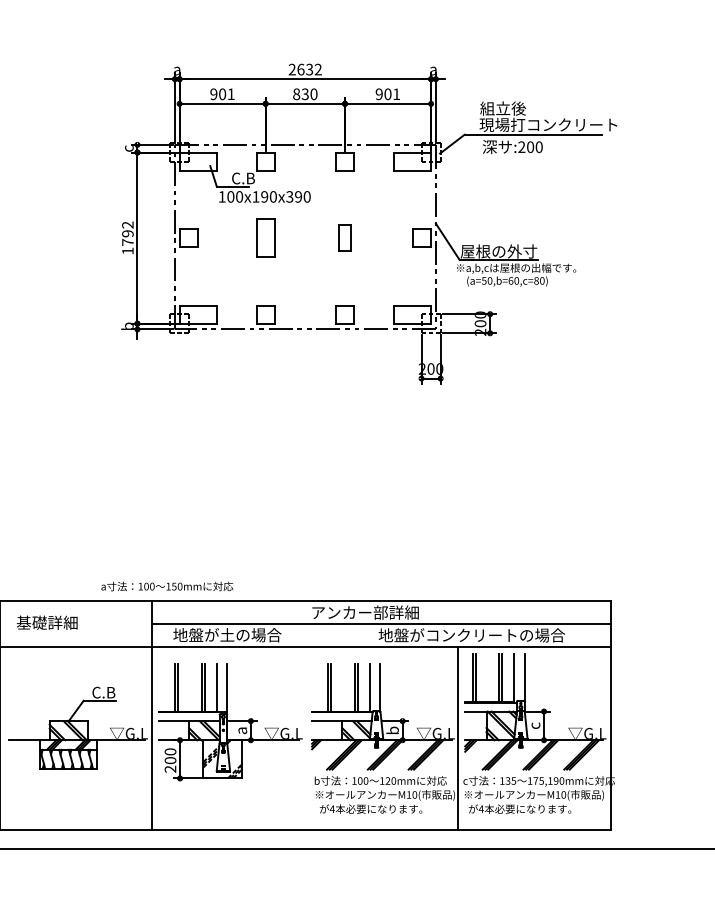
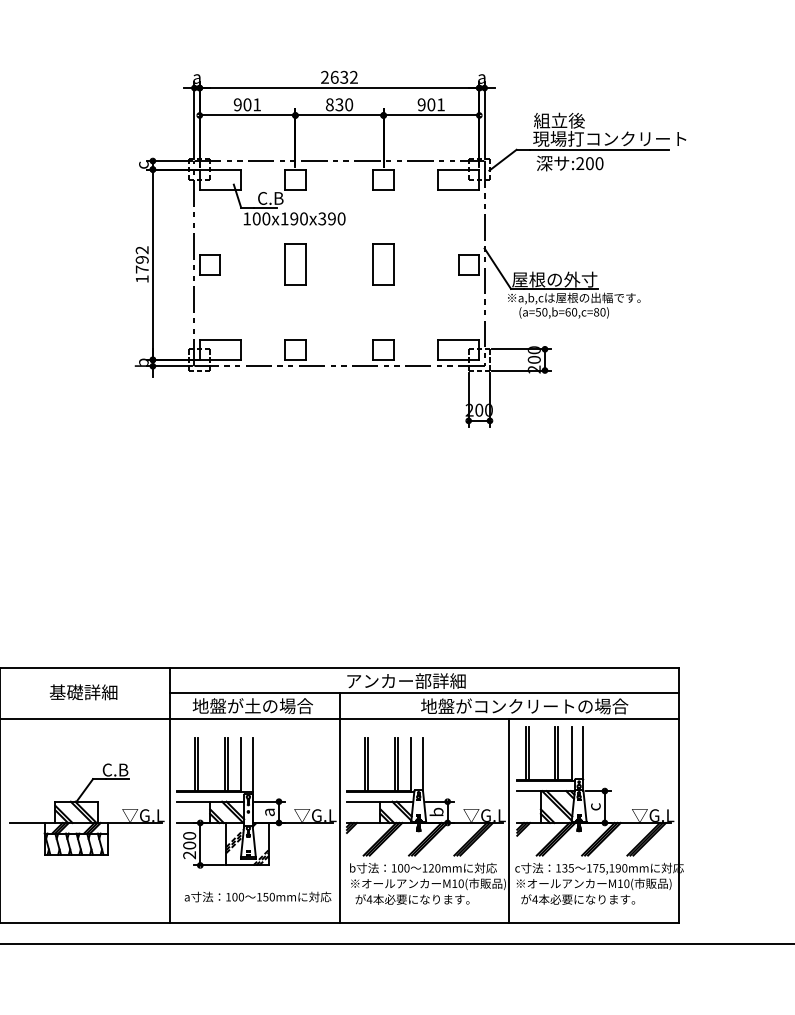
part: (344, 237) -> (383, 264), size x1.43
text: (166, 586) -> (257, 896), moved
text: (47, 622) -> (83, 692), moved
line: (305, 726) -> (339, 807), added

